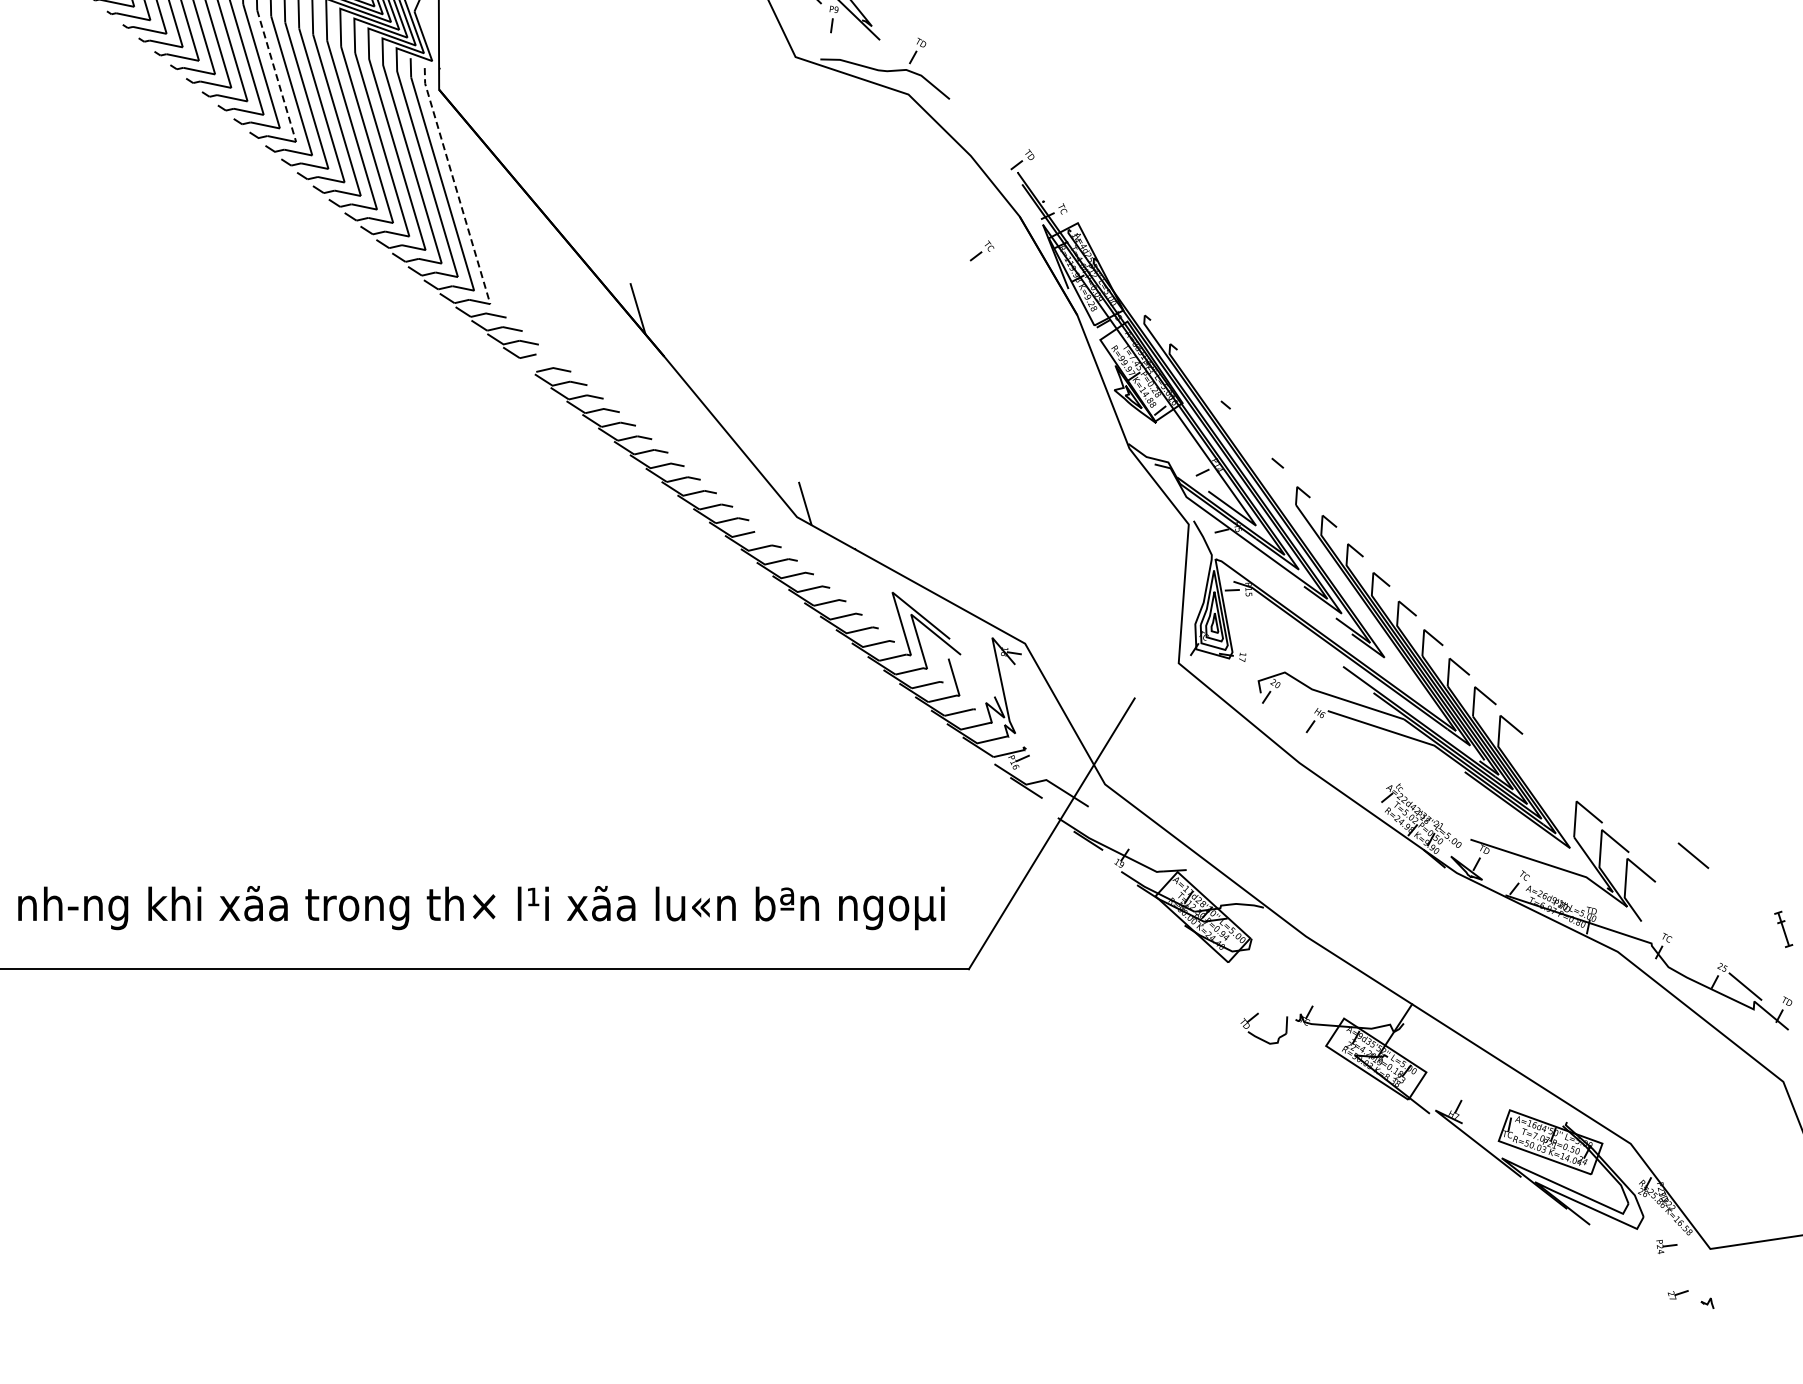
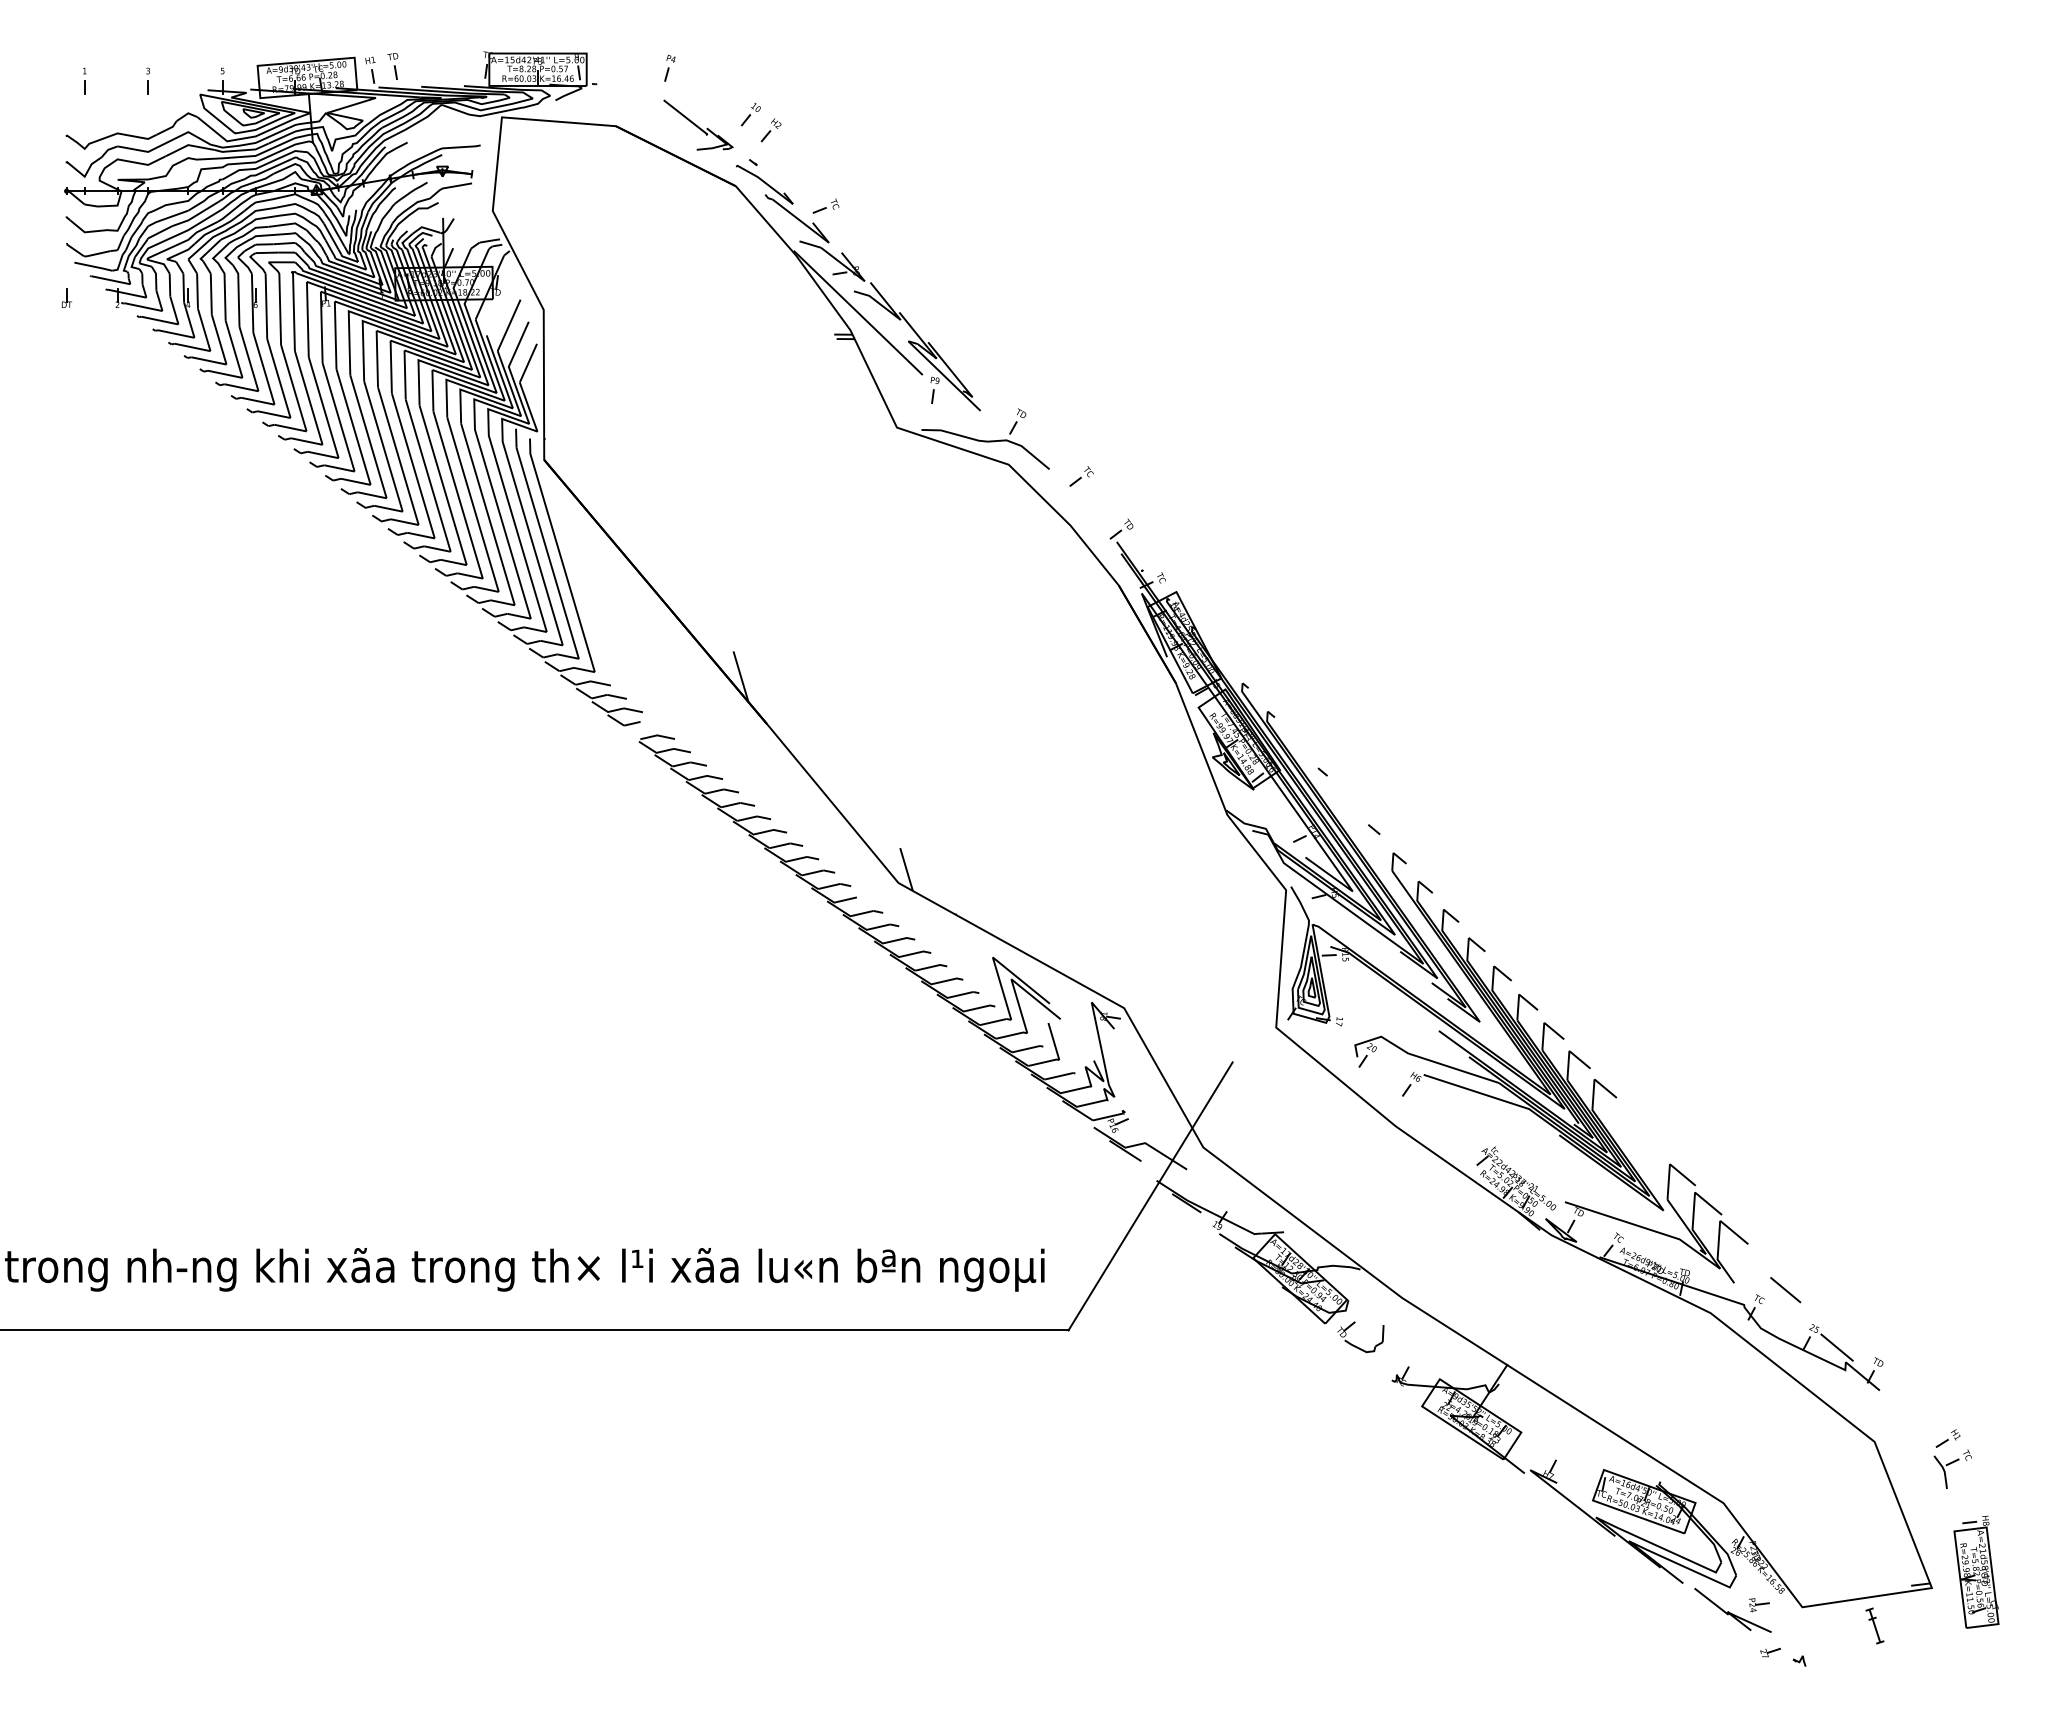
line: (276, 76) -> (383, 446), dashed -> solid
line: (455, 186) -> (560, 555), dashed -> solid
part: (982, 250) -> (1081, 476), moved
line: (1693, 856) -> (1785, 1290), moved
part: (1783, 928) -> (1874, 1625), moved
part: (1258, 1037) -> (1355, 1345), moved
part: (1639, 1252) -> (1732, 1610), added

